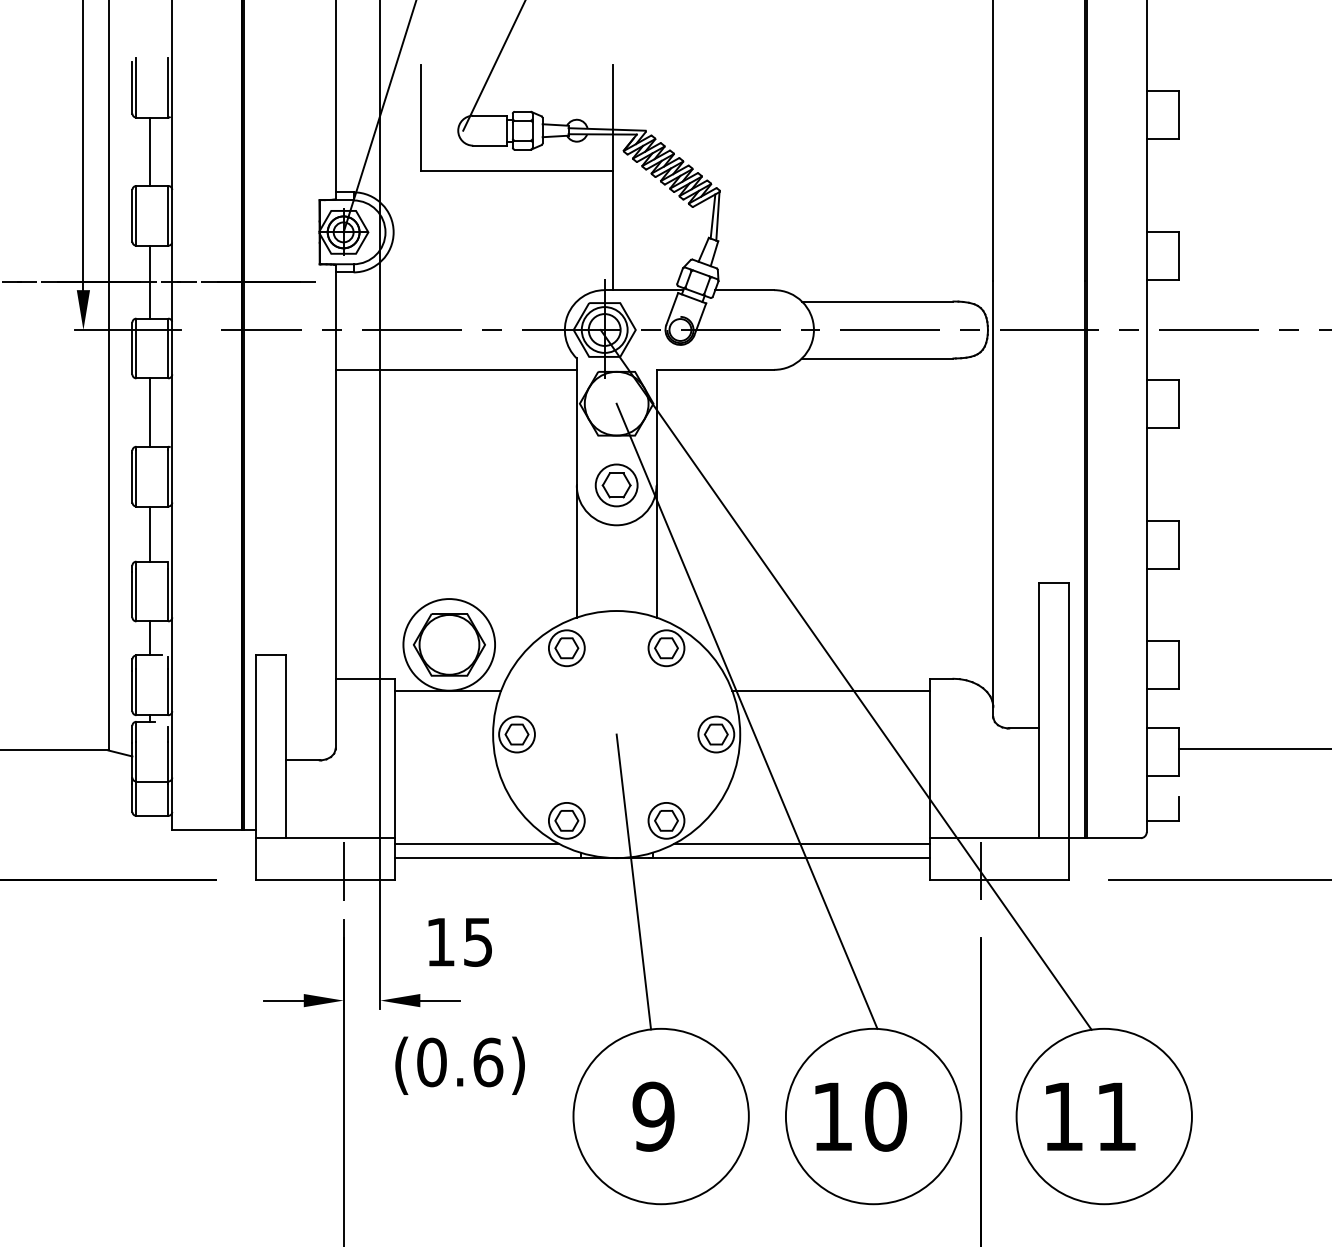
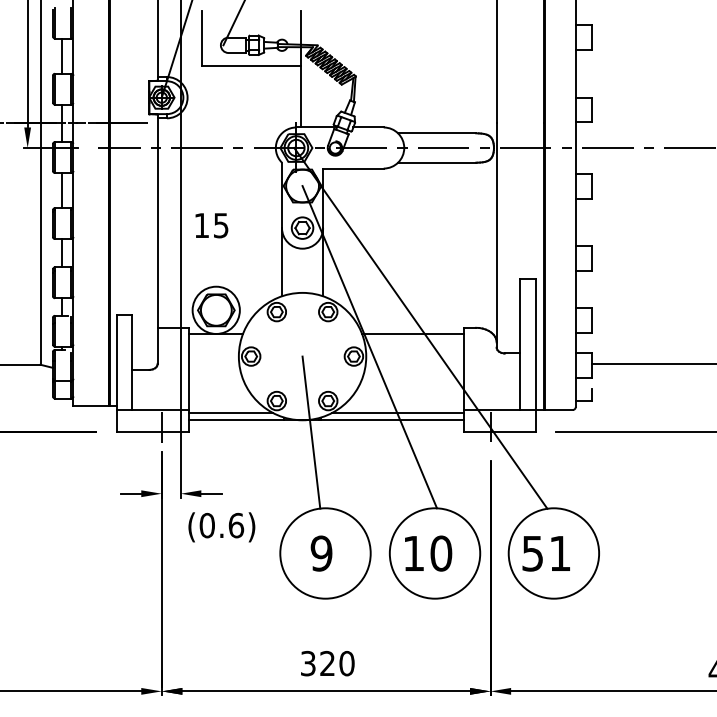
line: (455, 369) -> (219, 168), removed
text: (459, 941) -> (211, 225), moved
text: (1062, 1116) -> (532, 553), 11 -> 51

